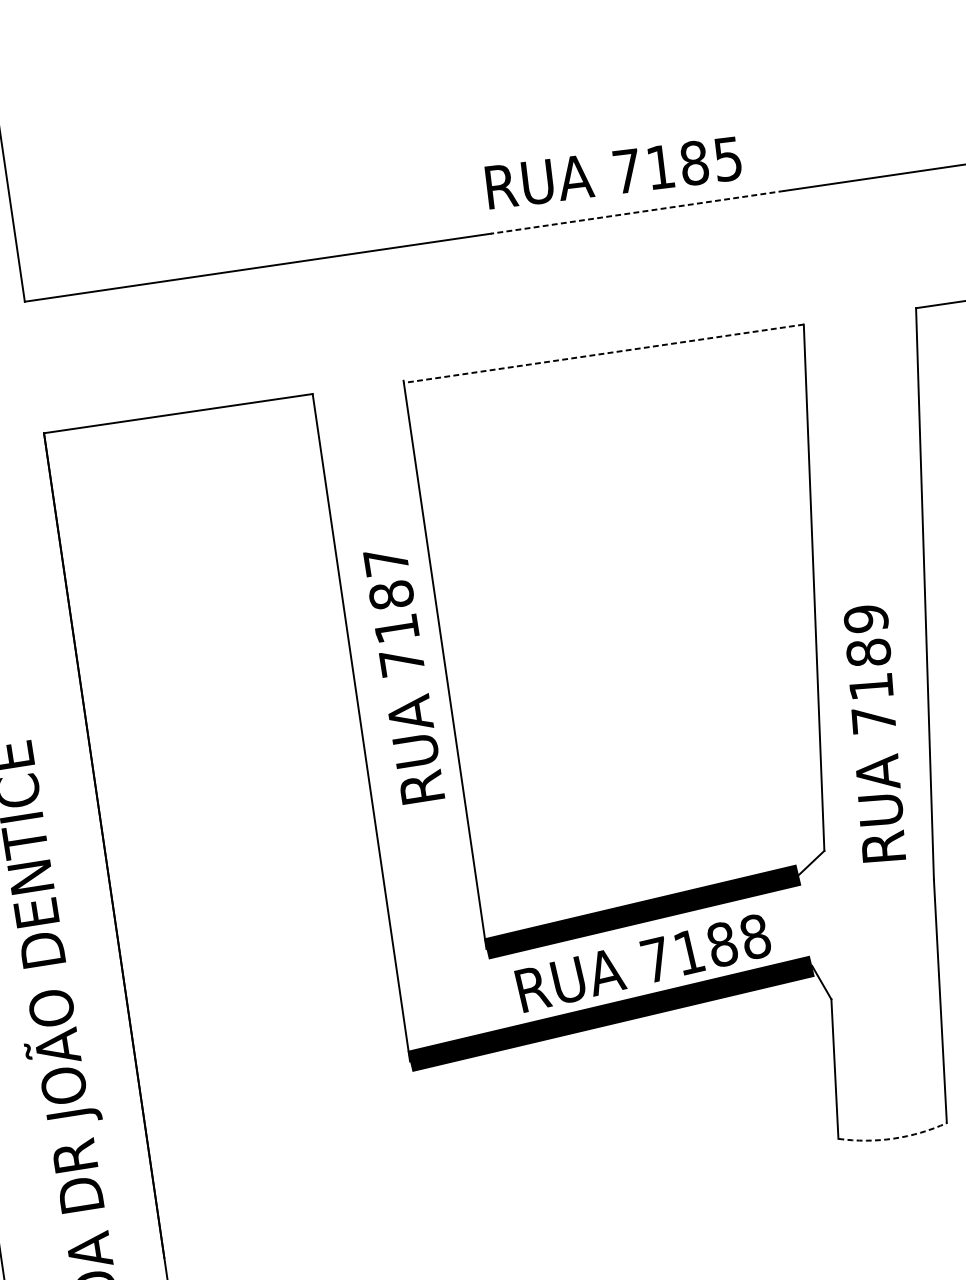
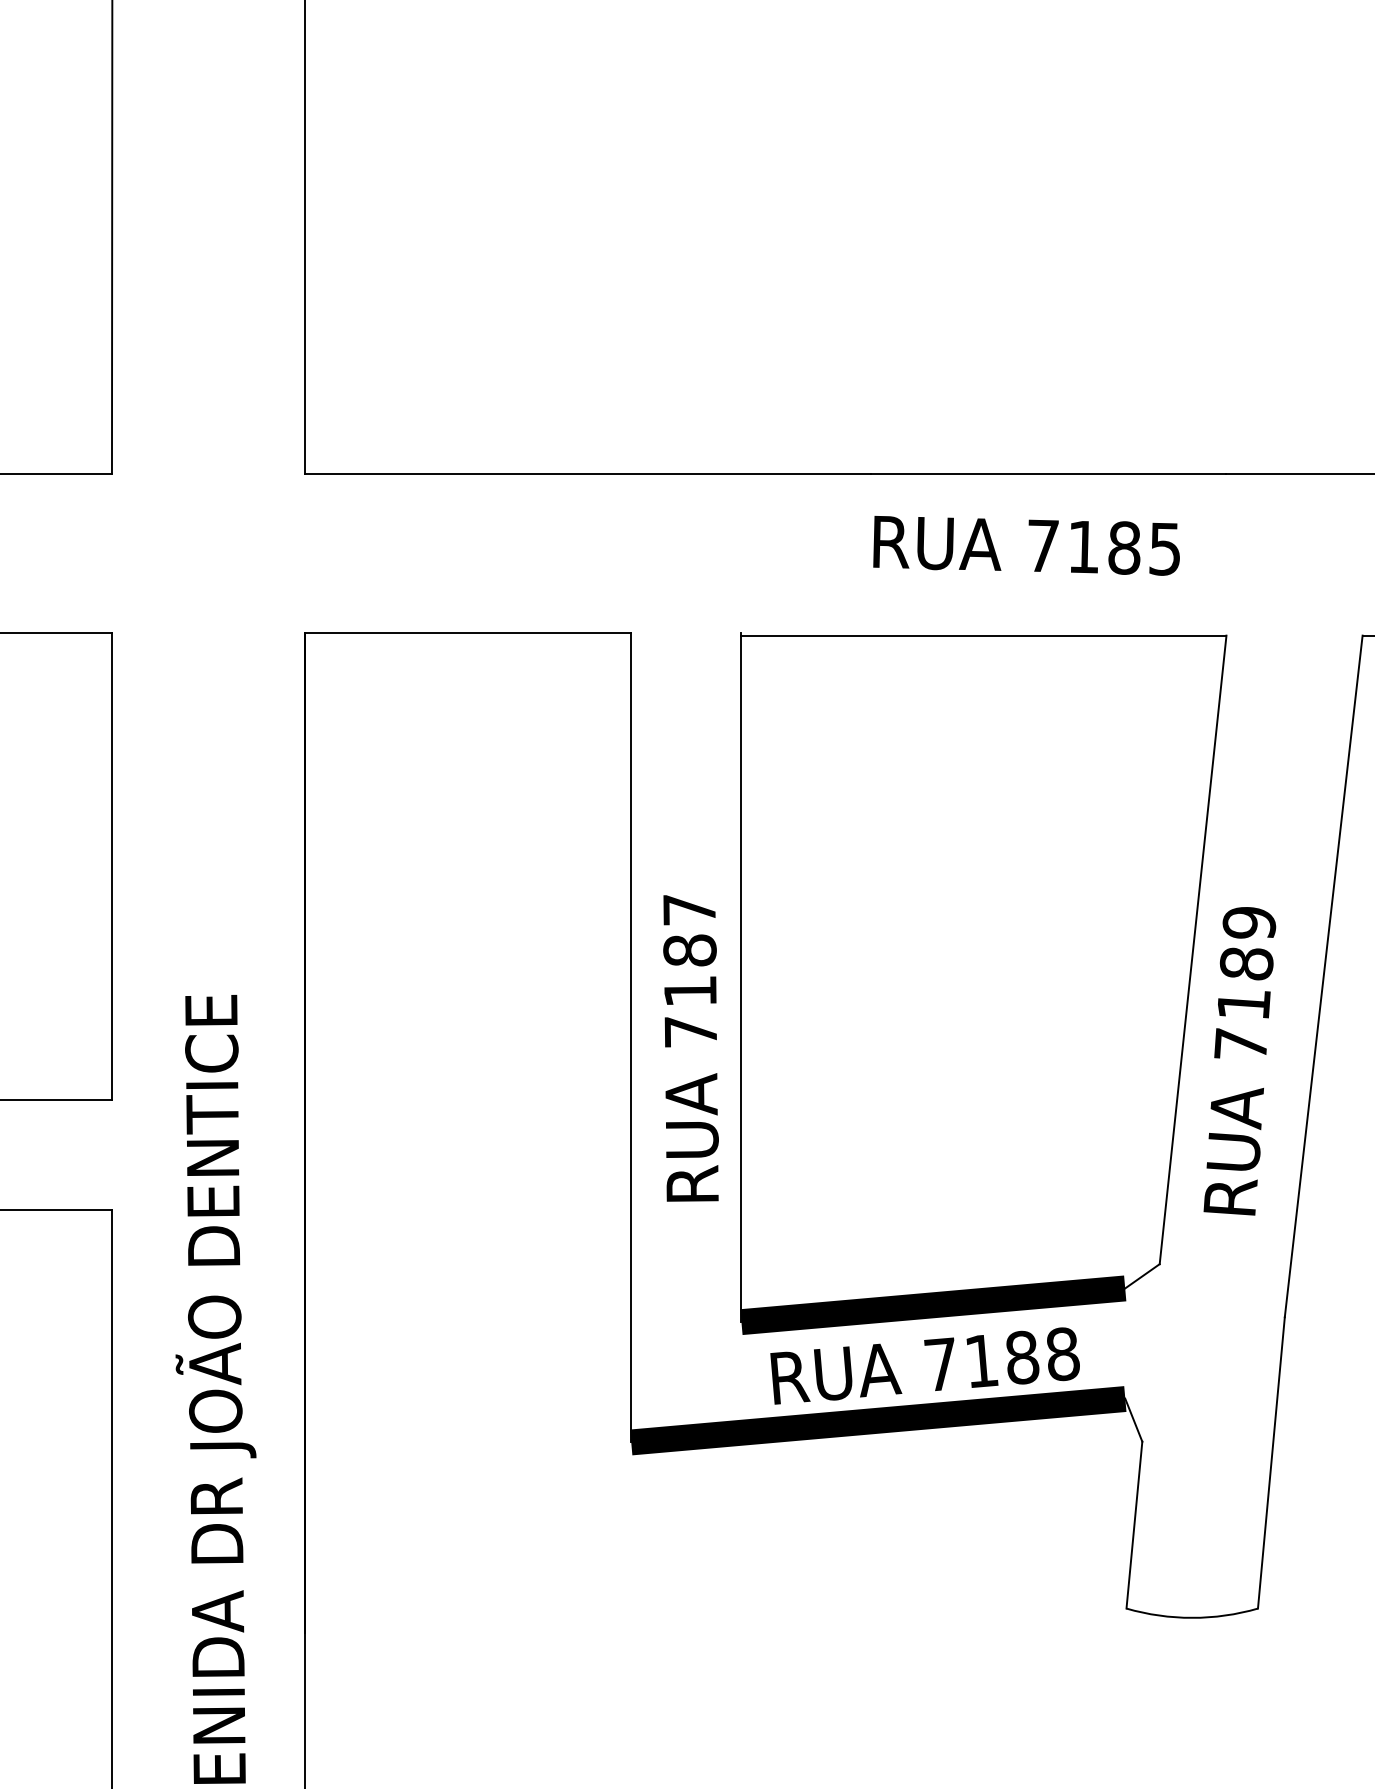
text: (613, 172) -> (1026, 545), moved
line: (637, 212) -> (1048, 473), dashed -> solid
line: (603, 353) -> (983, 635), dashed -> solid
text: (403, 675) -> (690, 1048), moved
text: (874, 734) -> (1239, 1061), moved
arc: (893, 1138) -> (1192, 1617), dashed -> solid

